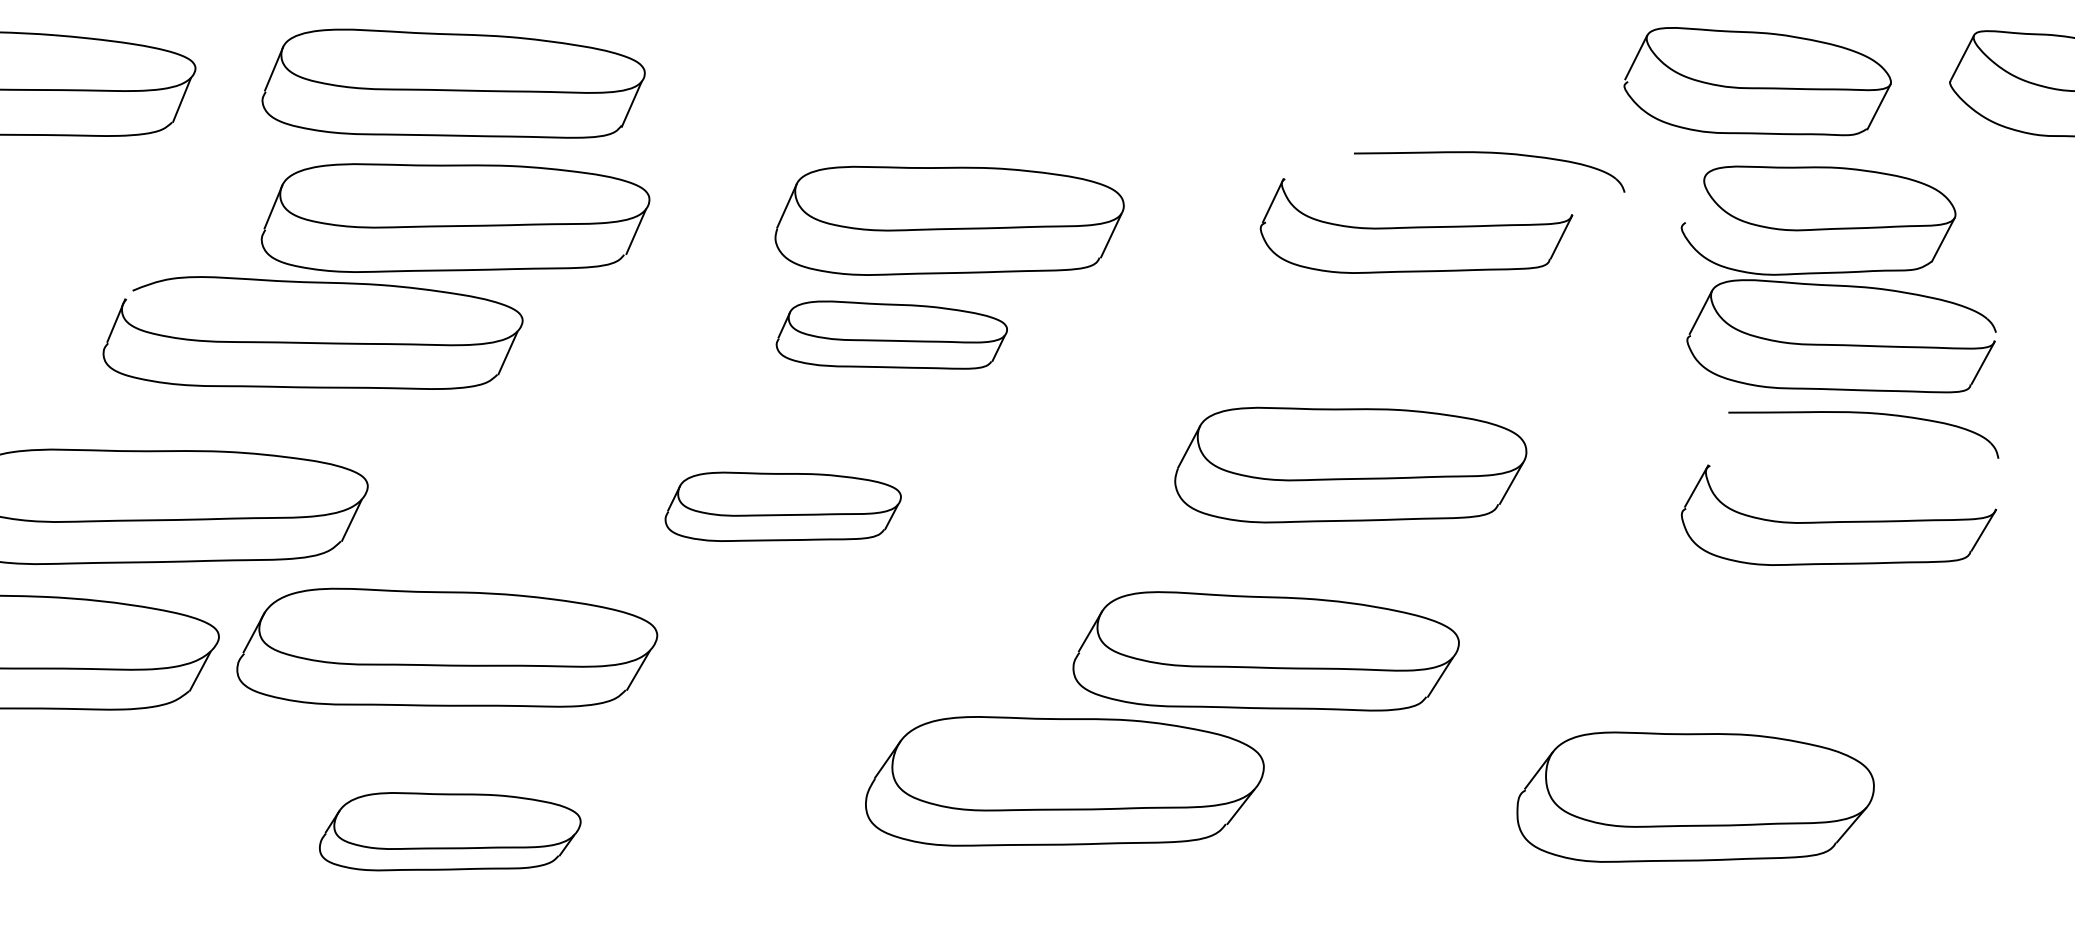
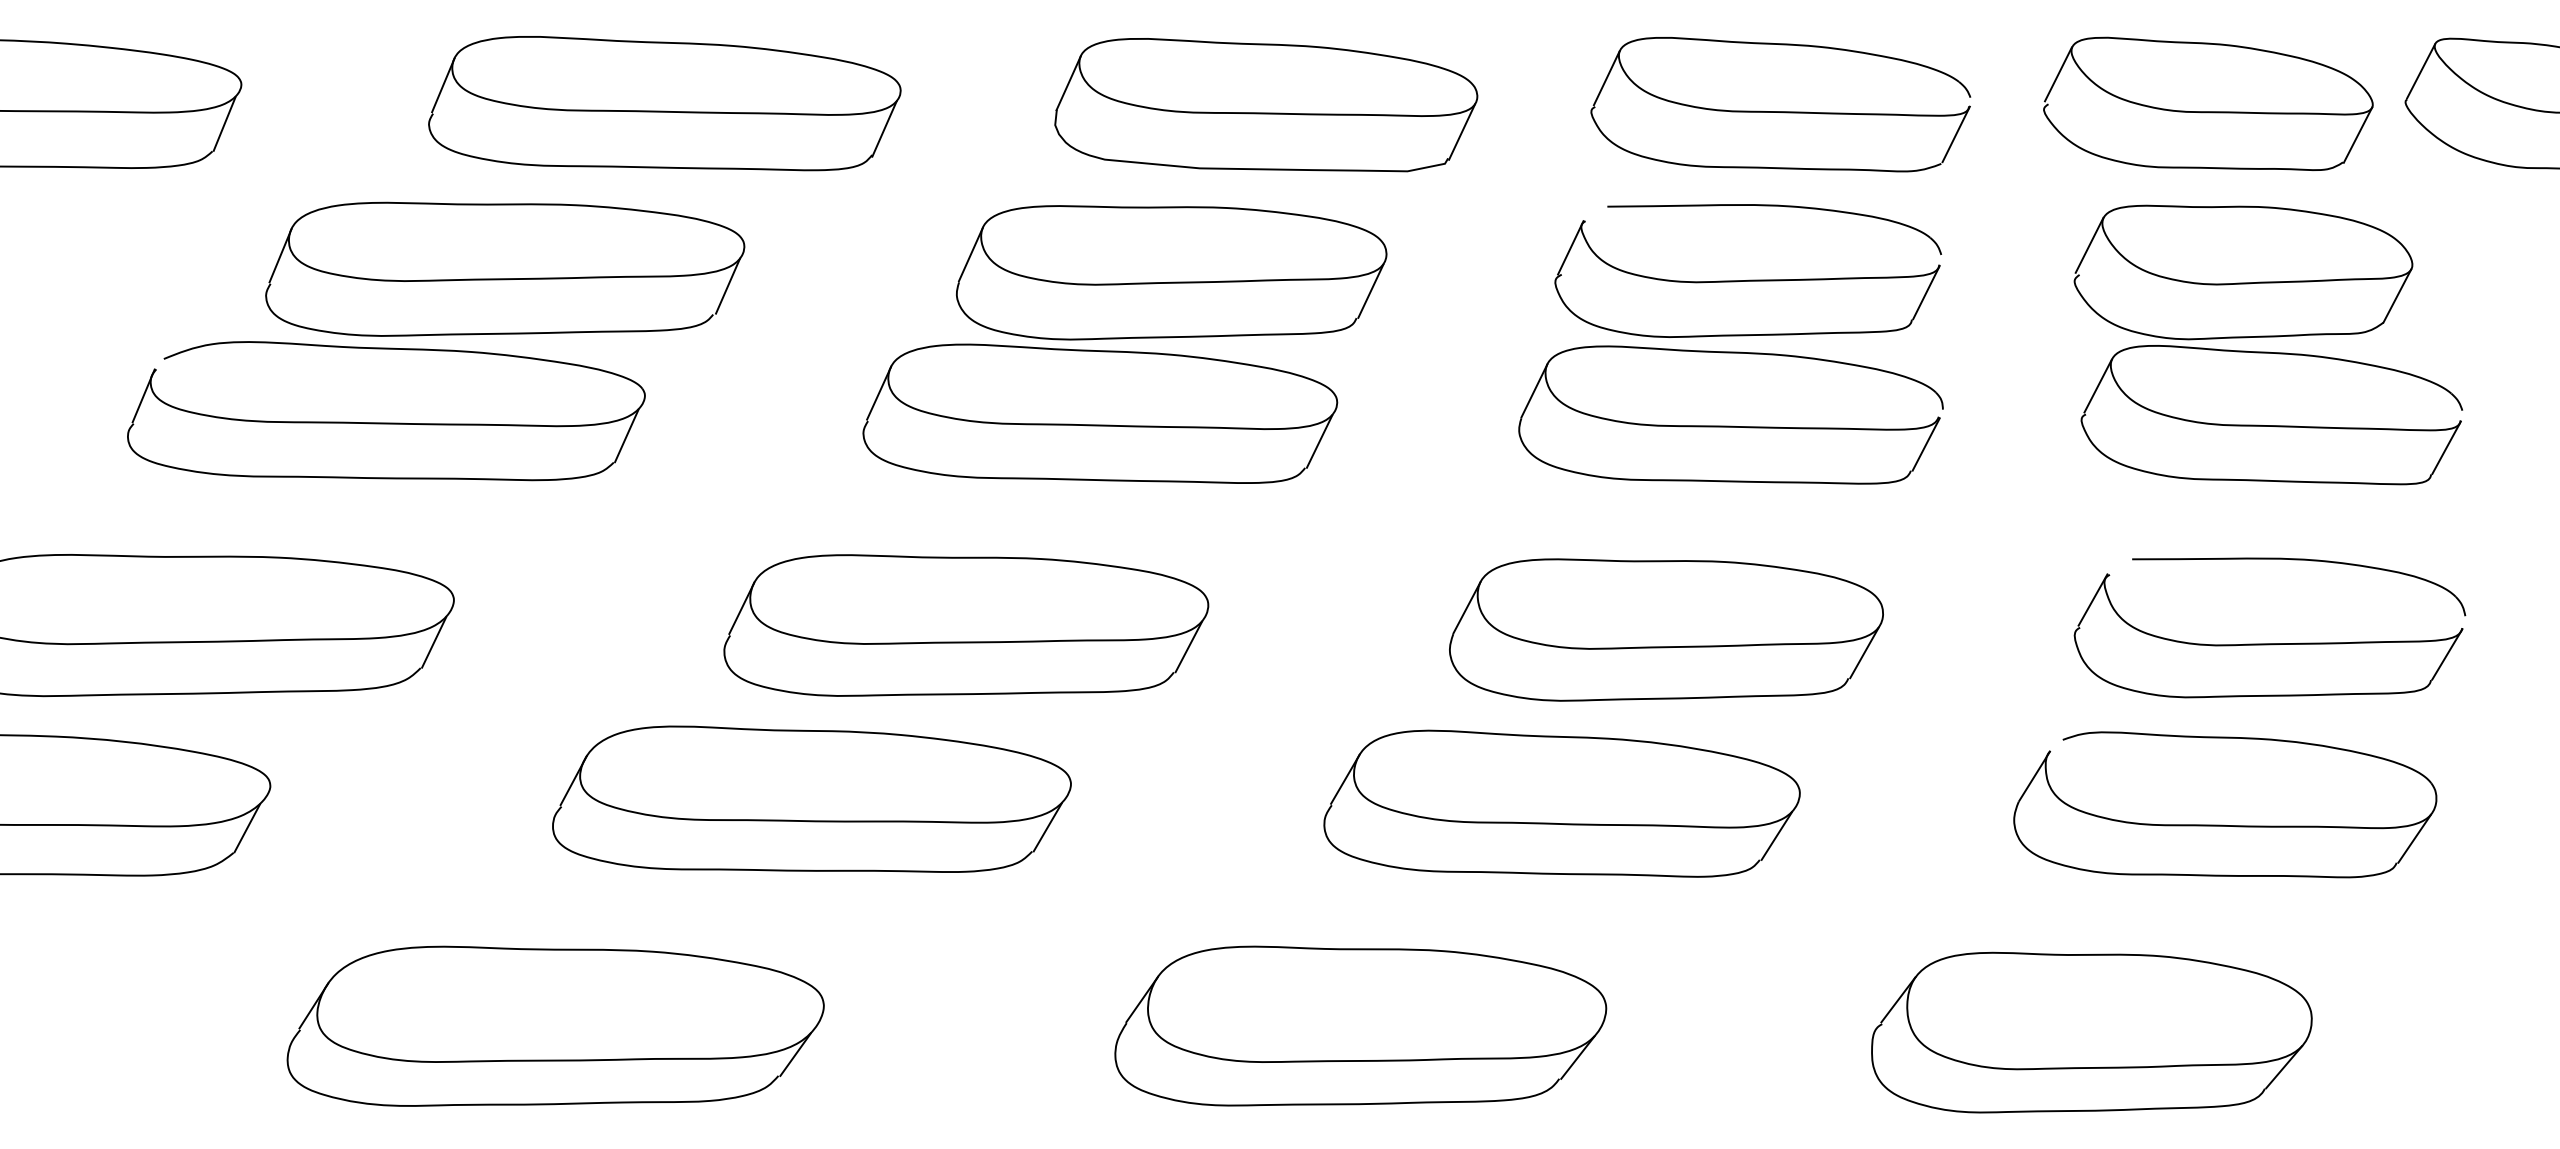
part: (1757, 81) -> (2208, 103), moved
part: (453, 83) -> (664, 103), moved
part: (1026, 85) -> (1266, 105), added
part: (1443, 90) -> (1780, 111), added
part: (1489, 153) -> (1774, 206), moved
line: (1693, 197) -> (2089, 244), added
part: (455, 217) -> (505, 268), moved
part: (891, 334) -> (1100, 413), size x1.67
part: (1402, 344) -> (1730, 425), added
part: (1864, 413) -> (2299, 560), moved
part: (1350, 464) -> (1666, 629), moved
part: (783, 506) -> (966, 625), size x1.67
part: (446, 647) -> (811, 798), moved
part: (1802, 668) -> (2223, 824), added
part: (1064, 780) -> (1360, 1025), moved
part: (1695, 797) -> (2091, 1032), moved
part: (450, 831) -> (555, 1025), size x1.67

